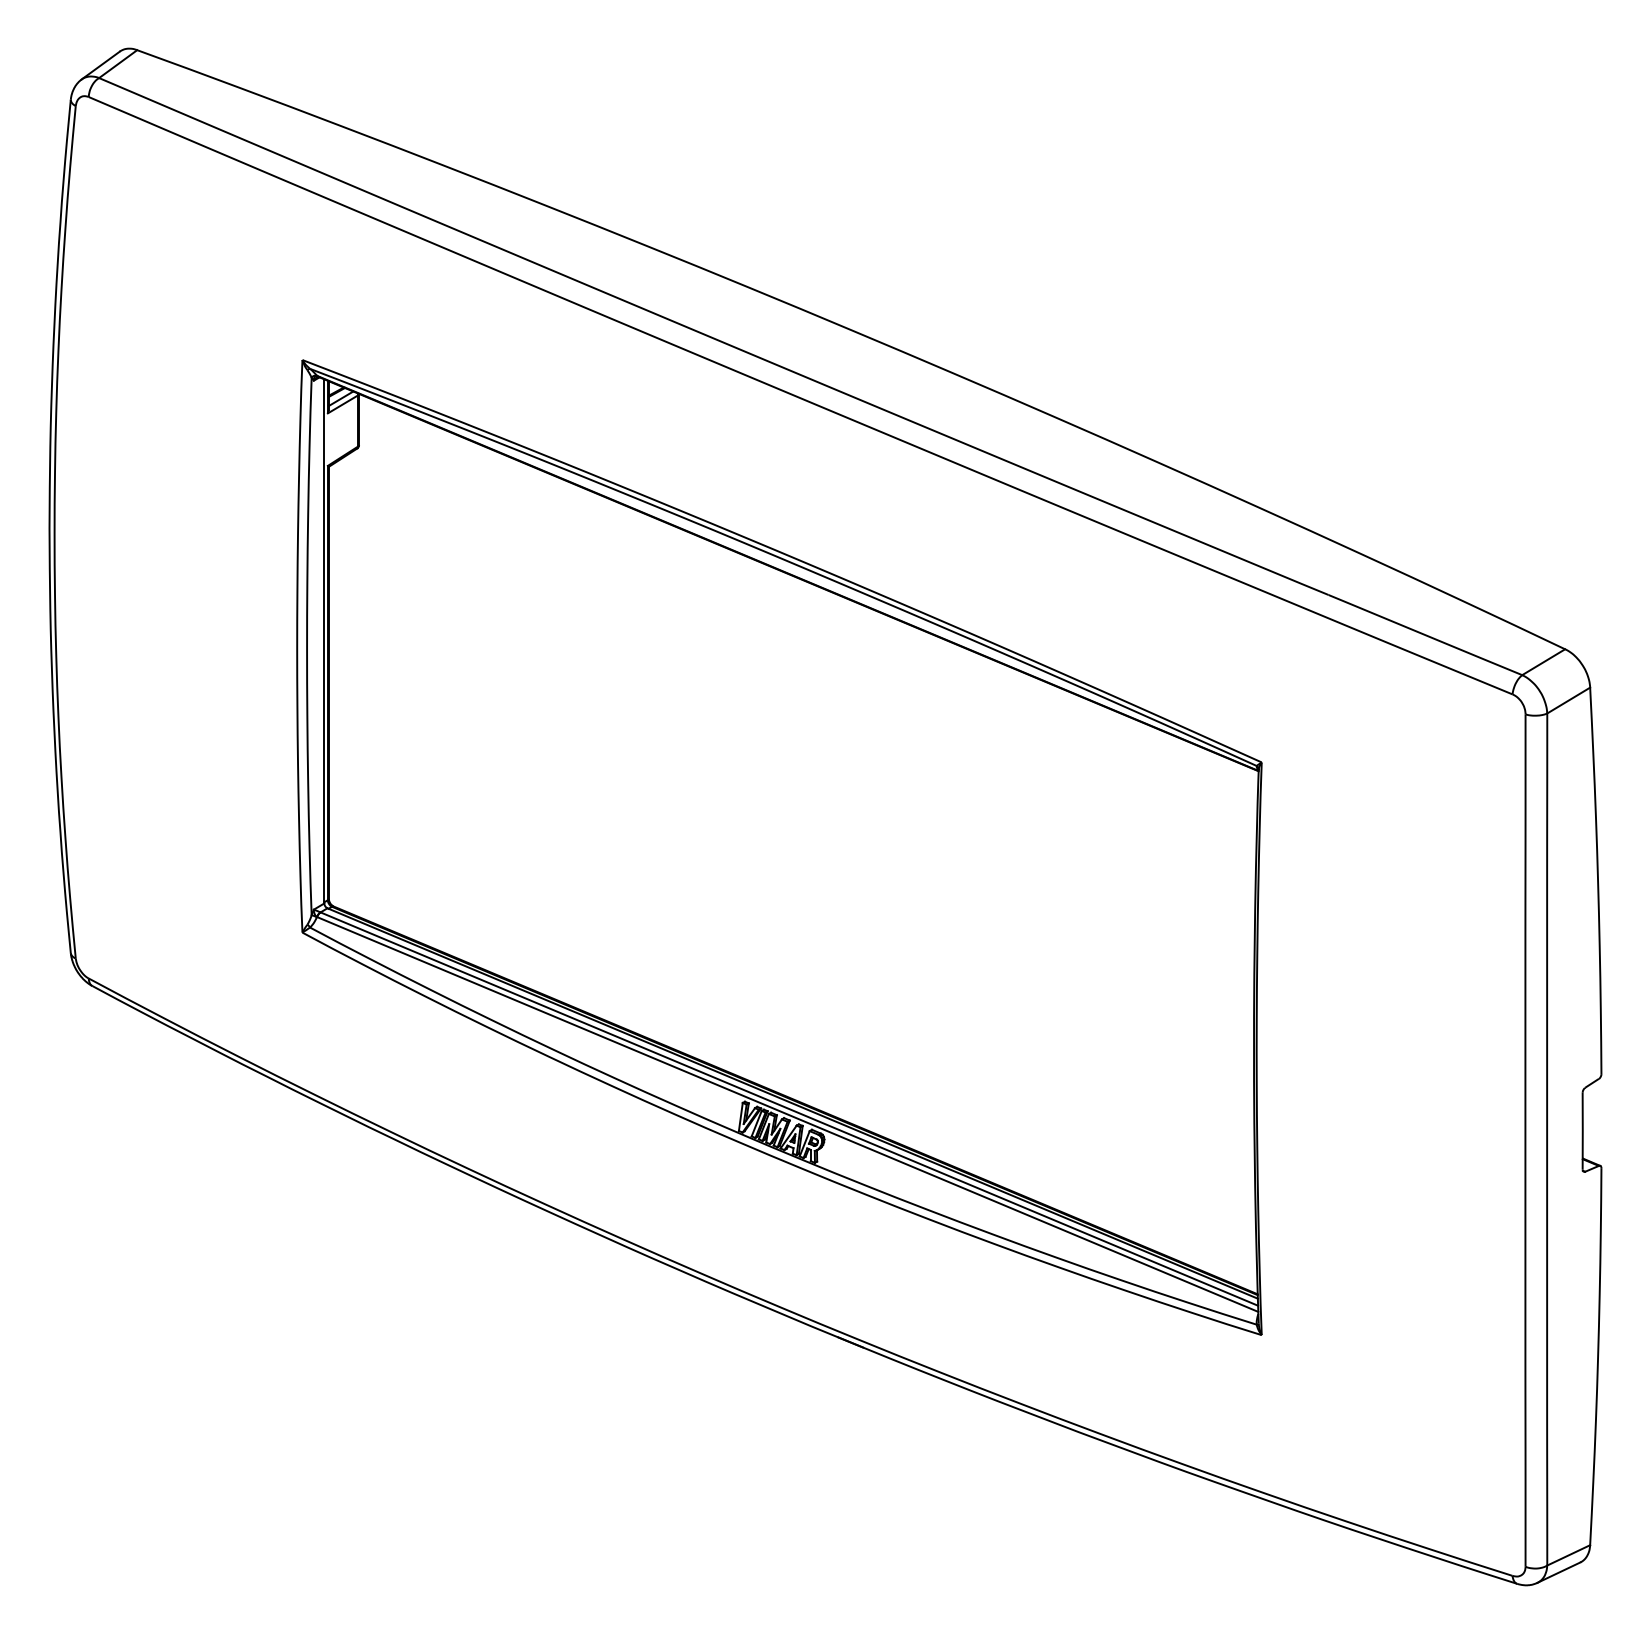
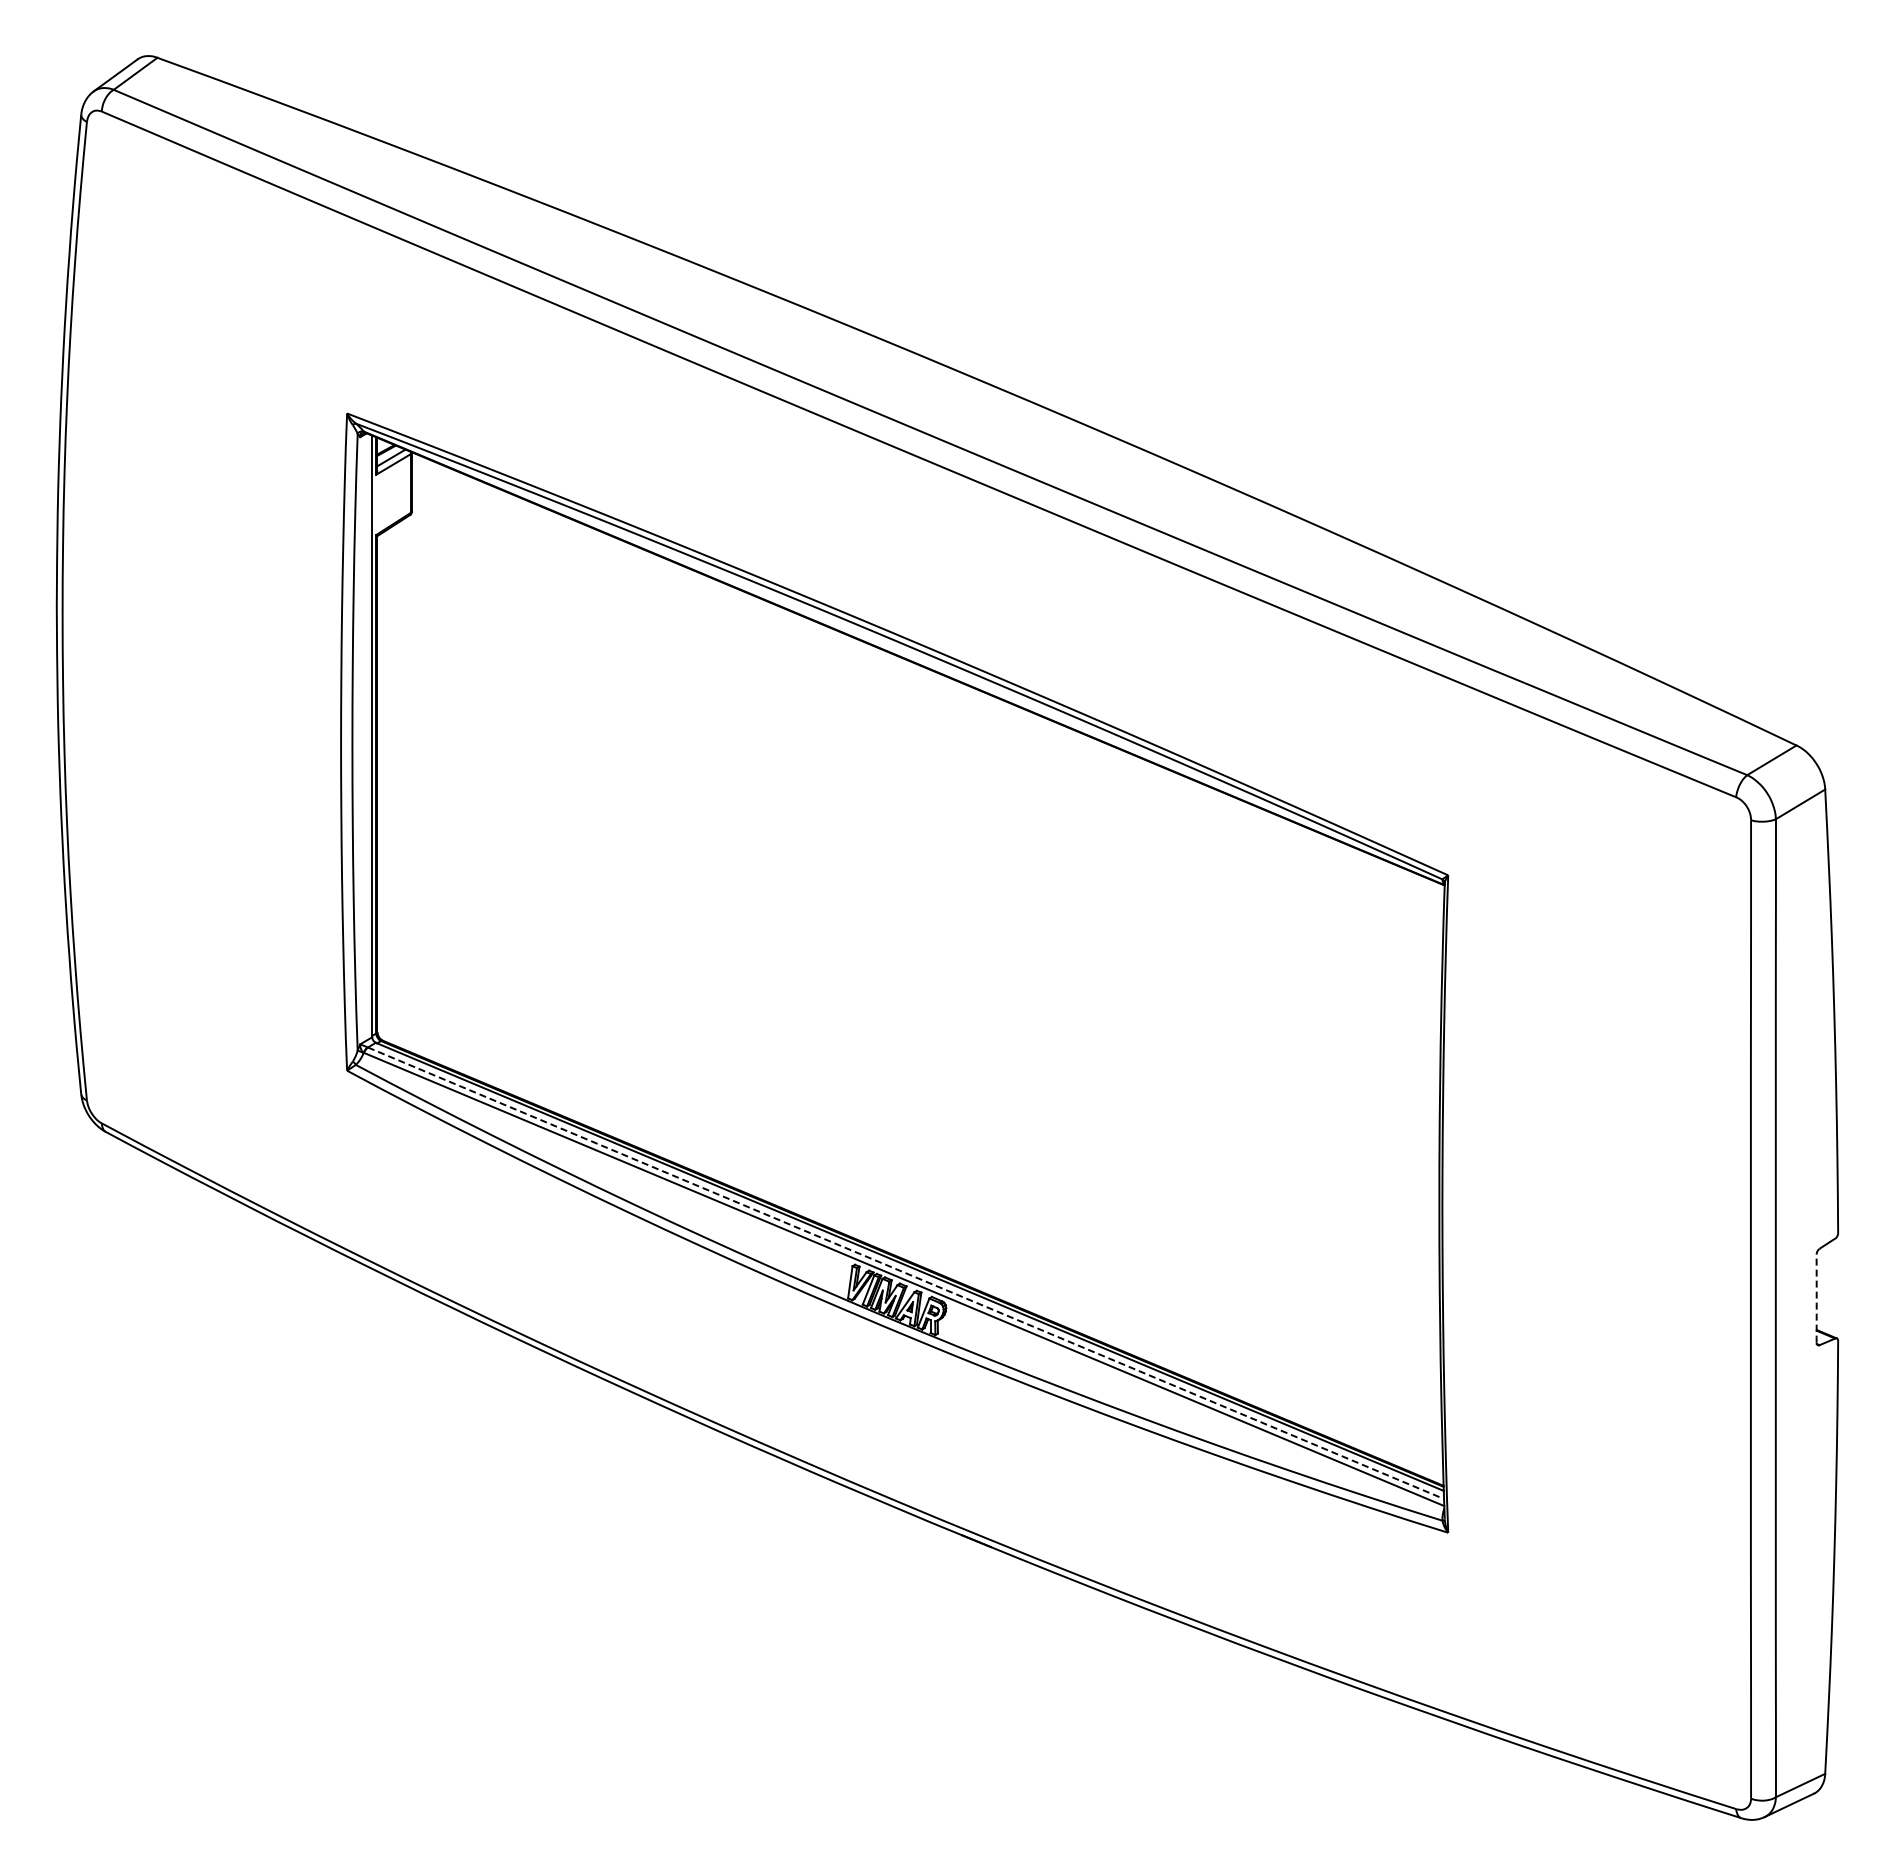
line: (789, 1109) -> (906, 1273), solid -> dashed
arc: (1582, 1131) -> (1816, 1298), solid -> dashed

